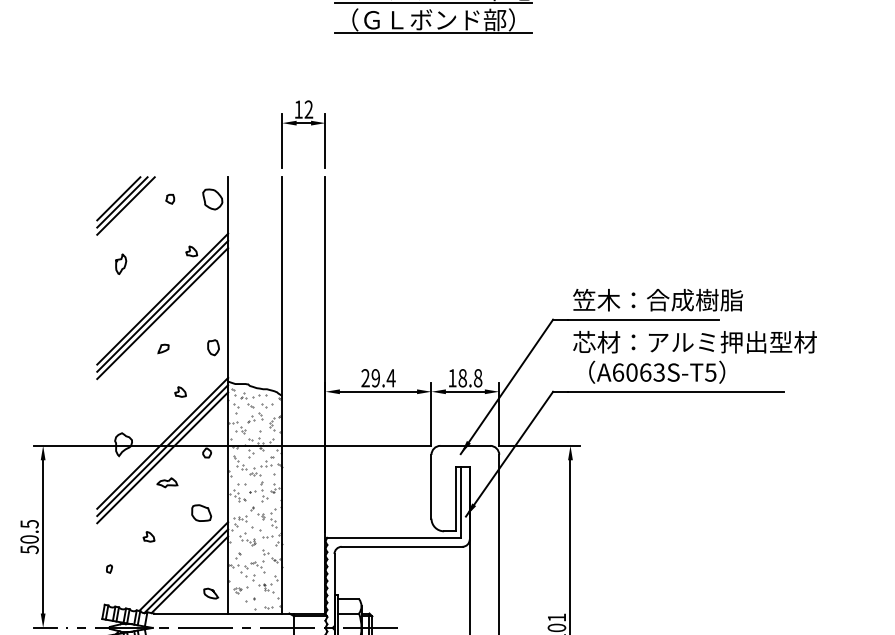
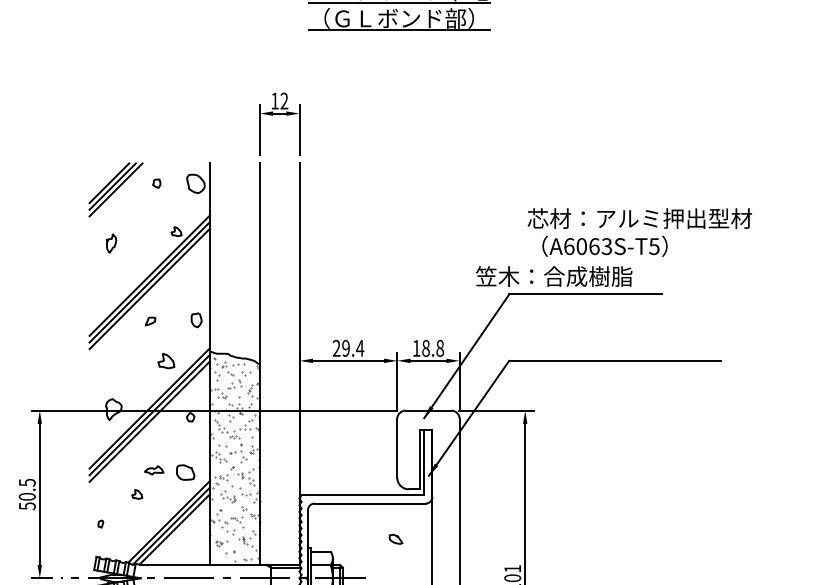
text: (657, 300) -> (553, 276), moved
text: (694, 357) -> (639, 232), moved
part: (180, 391) -> (166, 360), size x1.6
part: (167, 482) -> (154, 470), moved
part: (211, 593) -> (396, 539), moved

